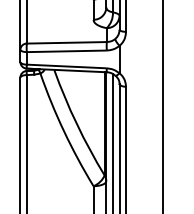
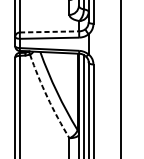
line: (67, 42) -> (50, 31), solid -> dashed
arc: (64, 131) -> (47, 97), solid -> dashed

